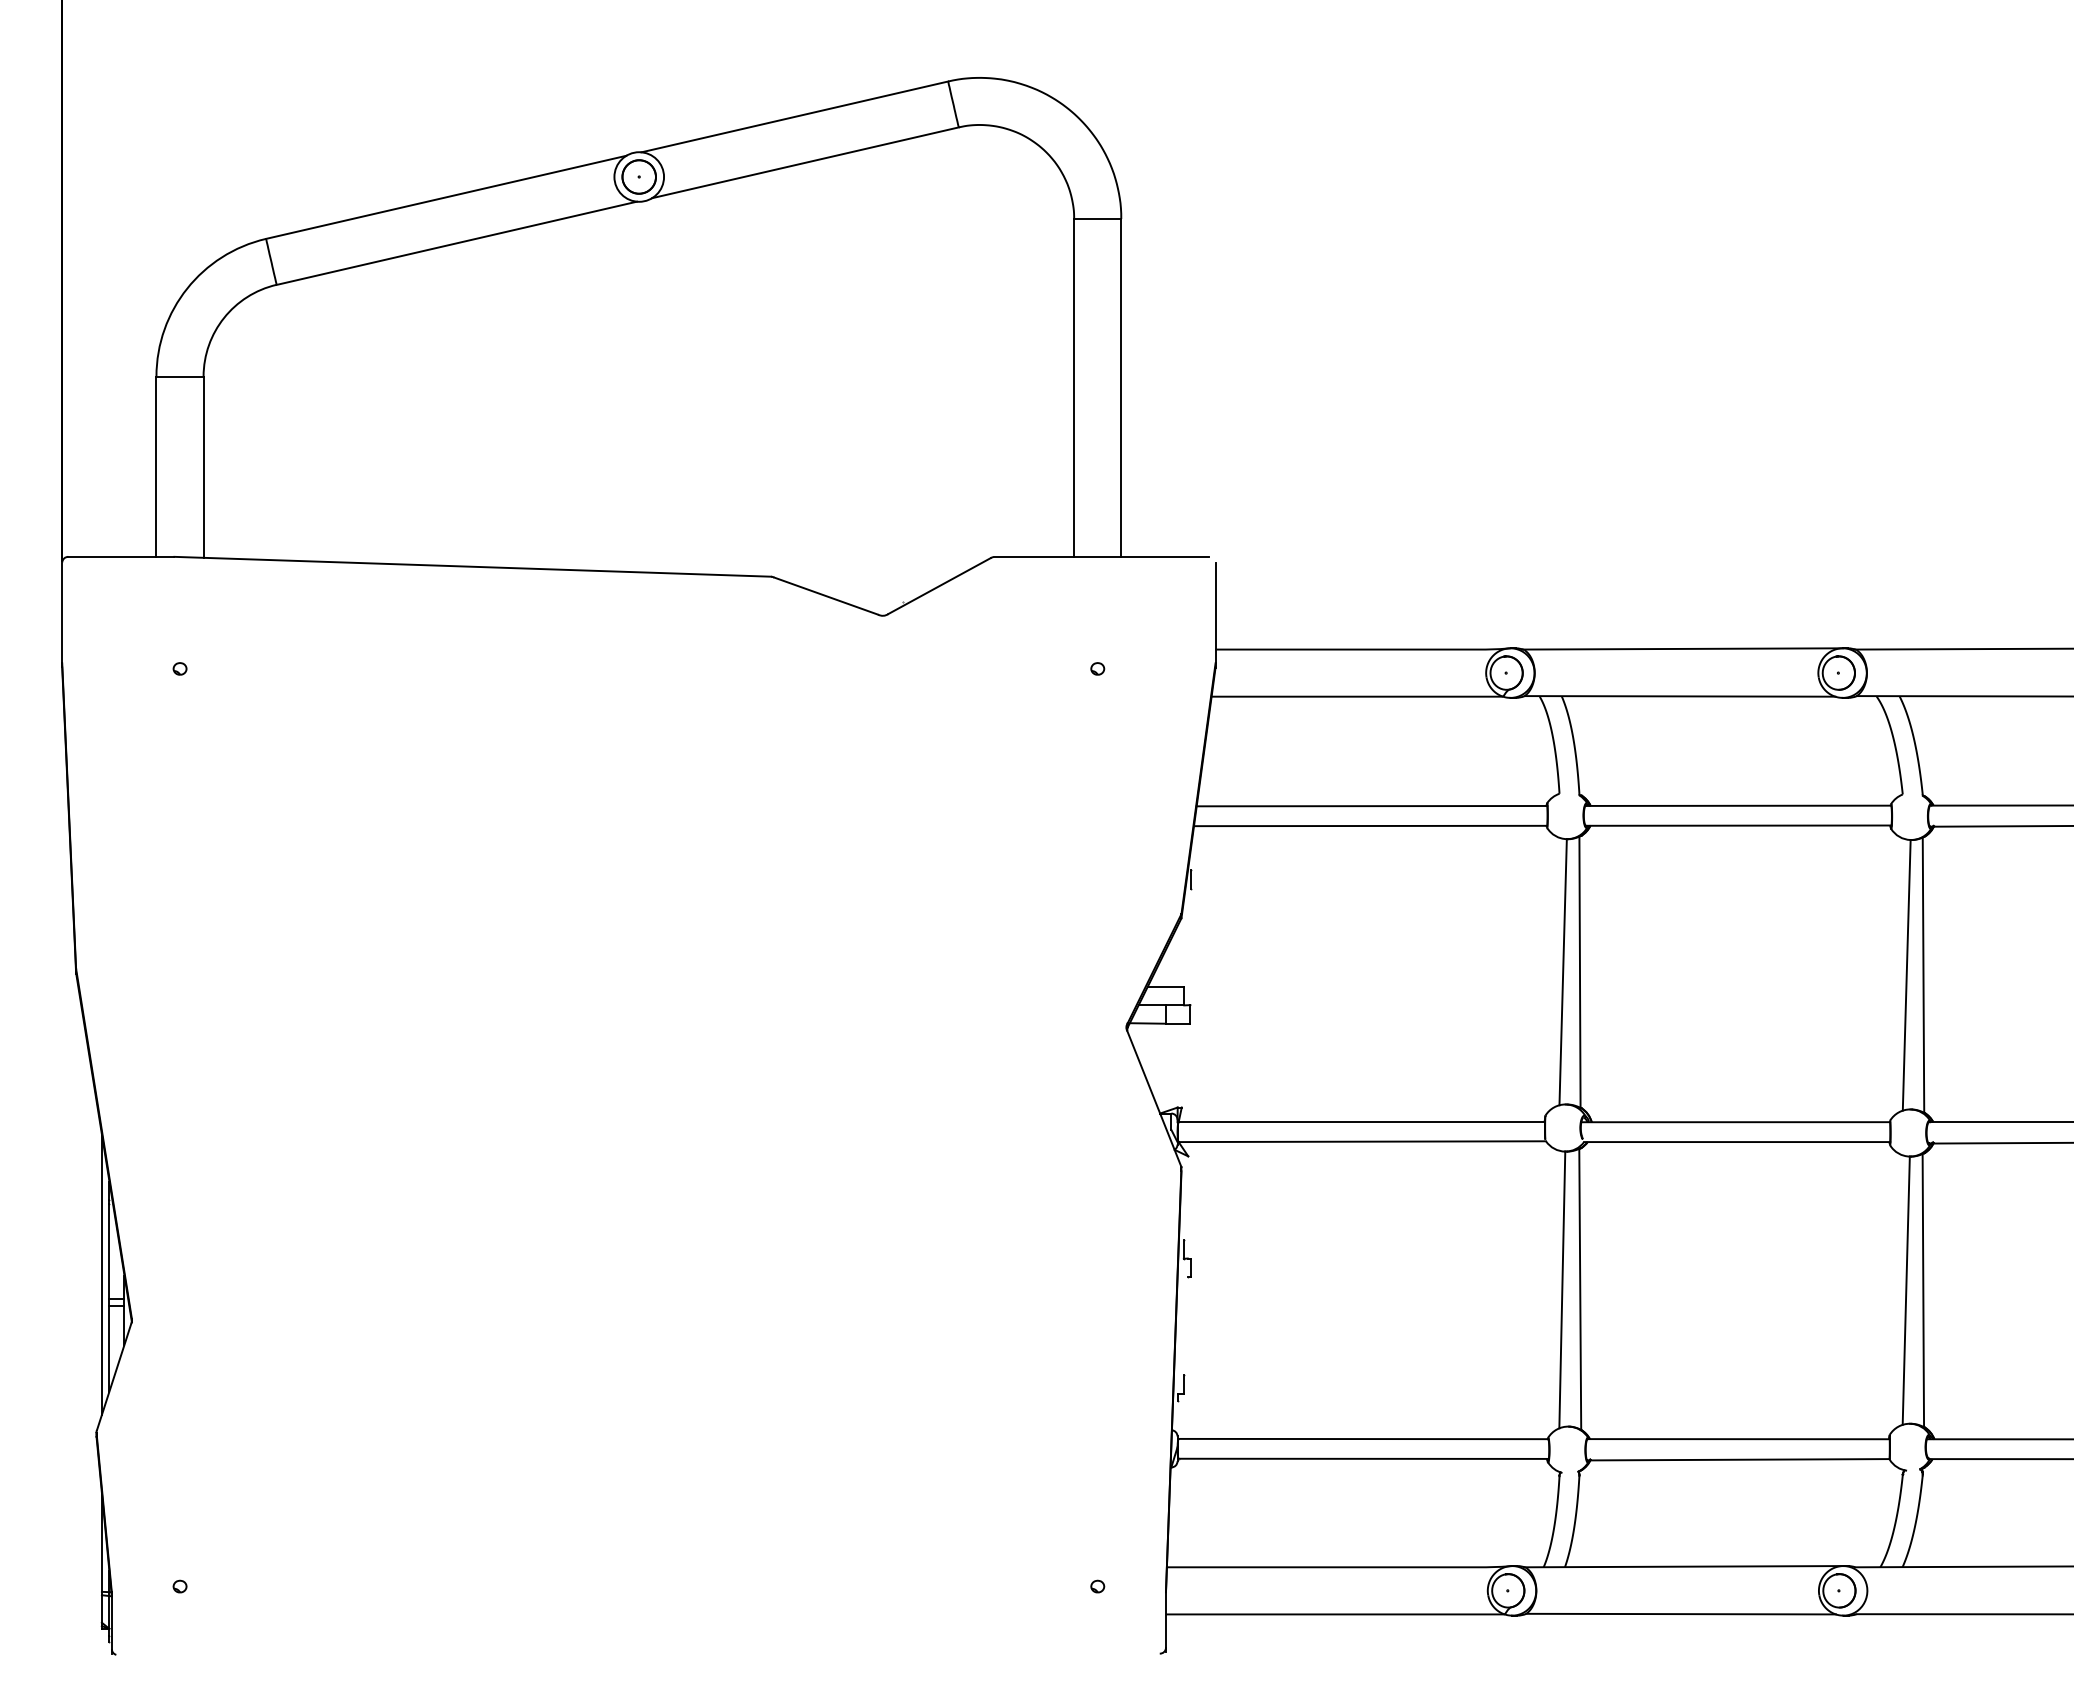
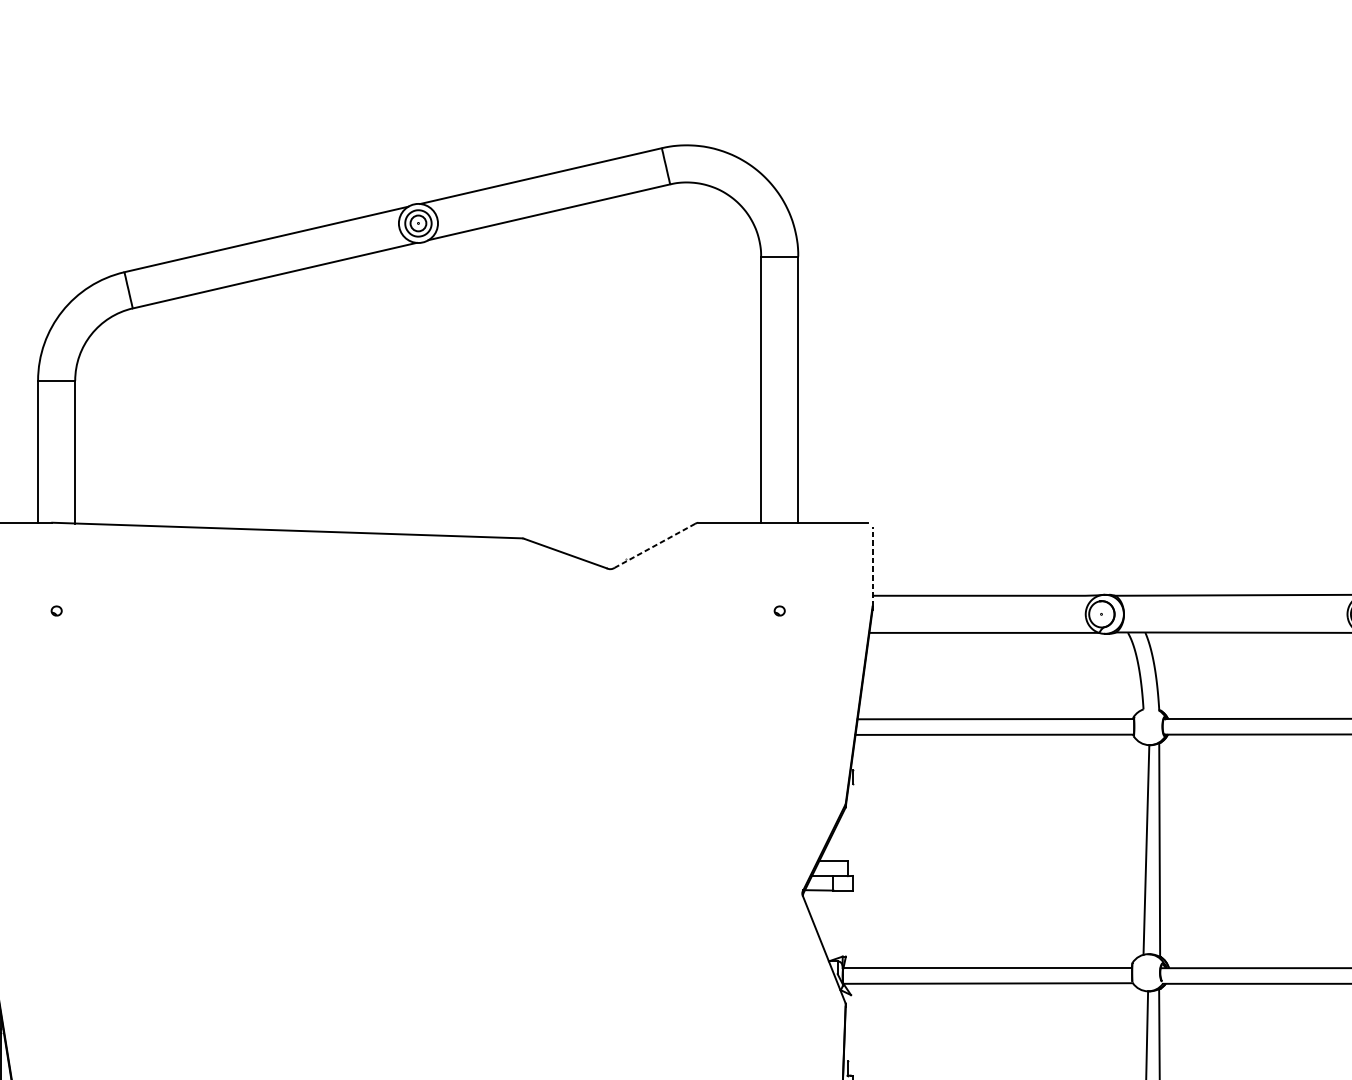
circle: (638, 176) -> (417, 223), size x0.6
line: (939, 586) -> (655, 546), solid -> dashed
line: (1215, 612) -> (872, 566), solid -> dashed

